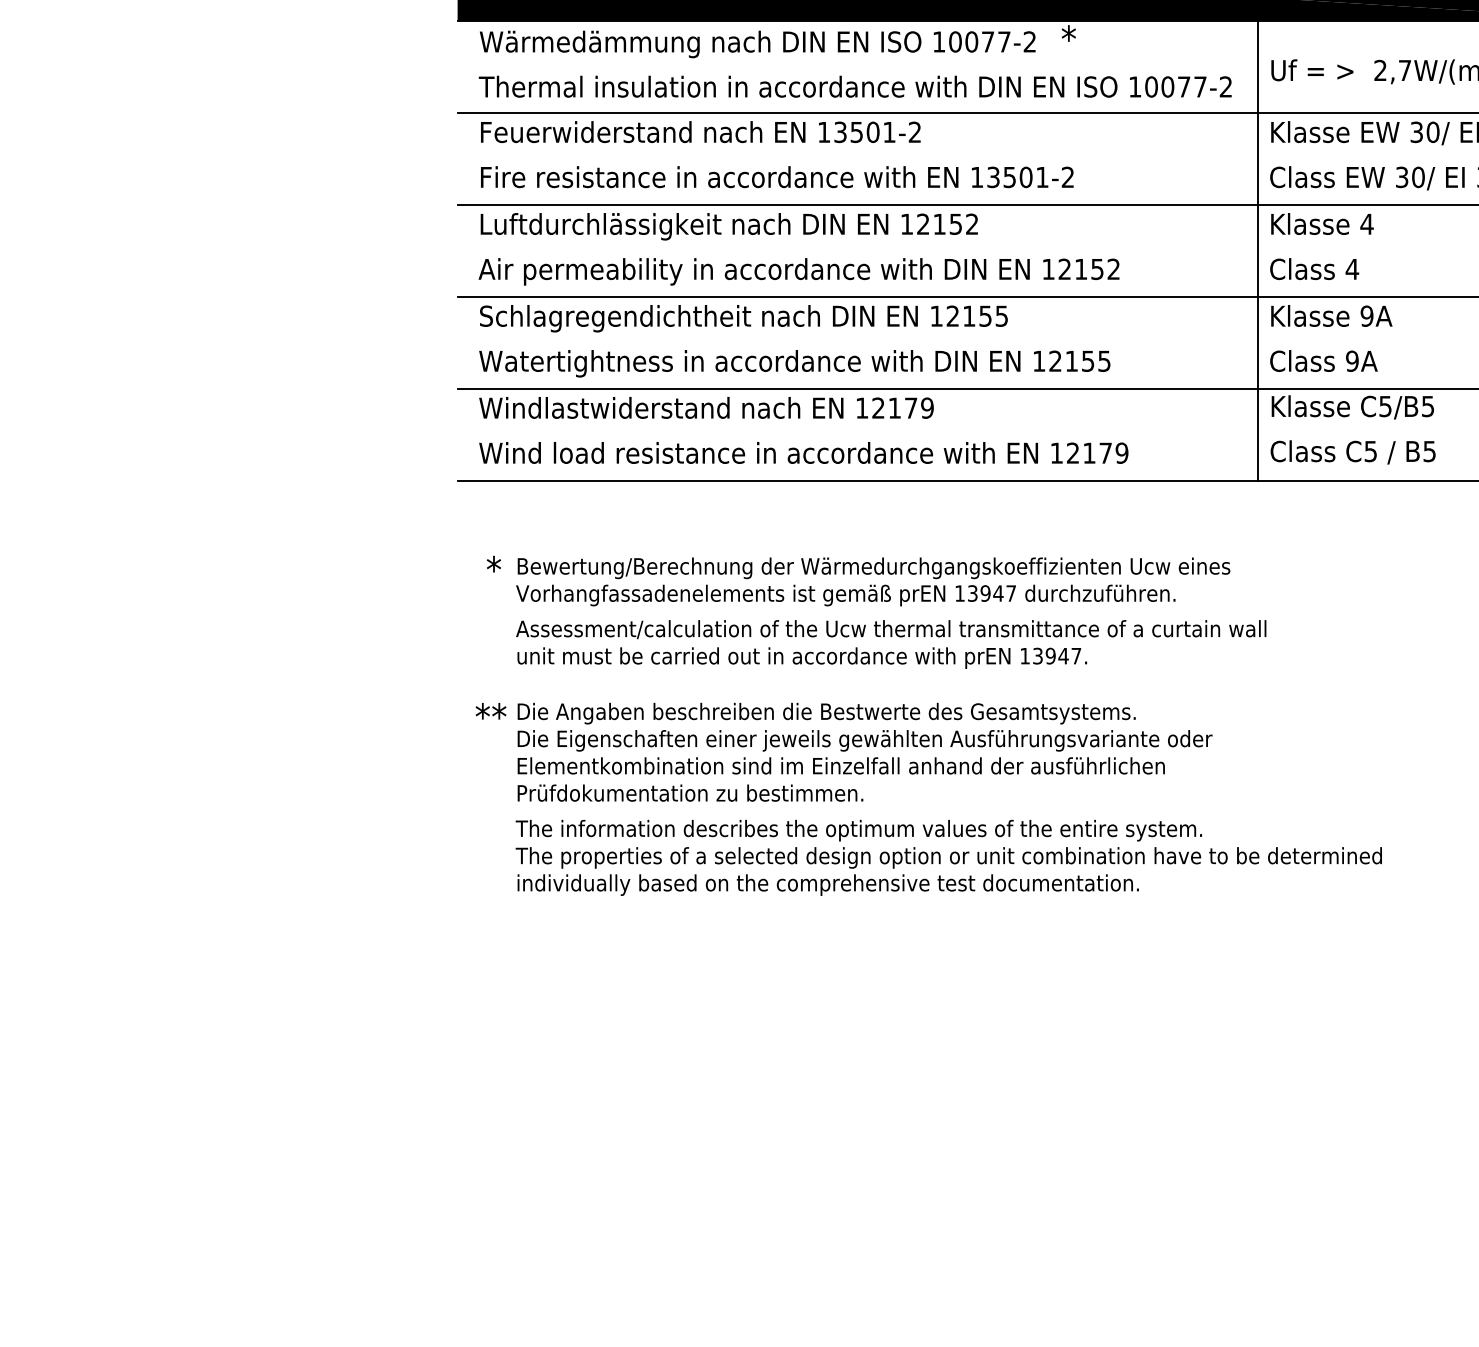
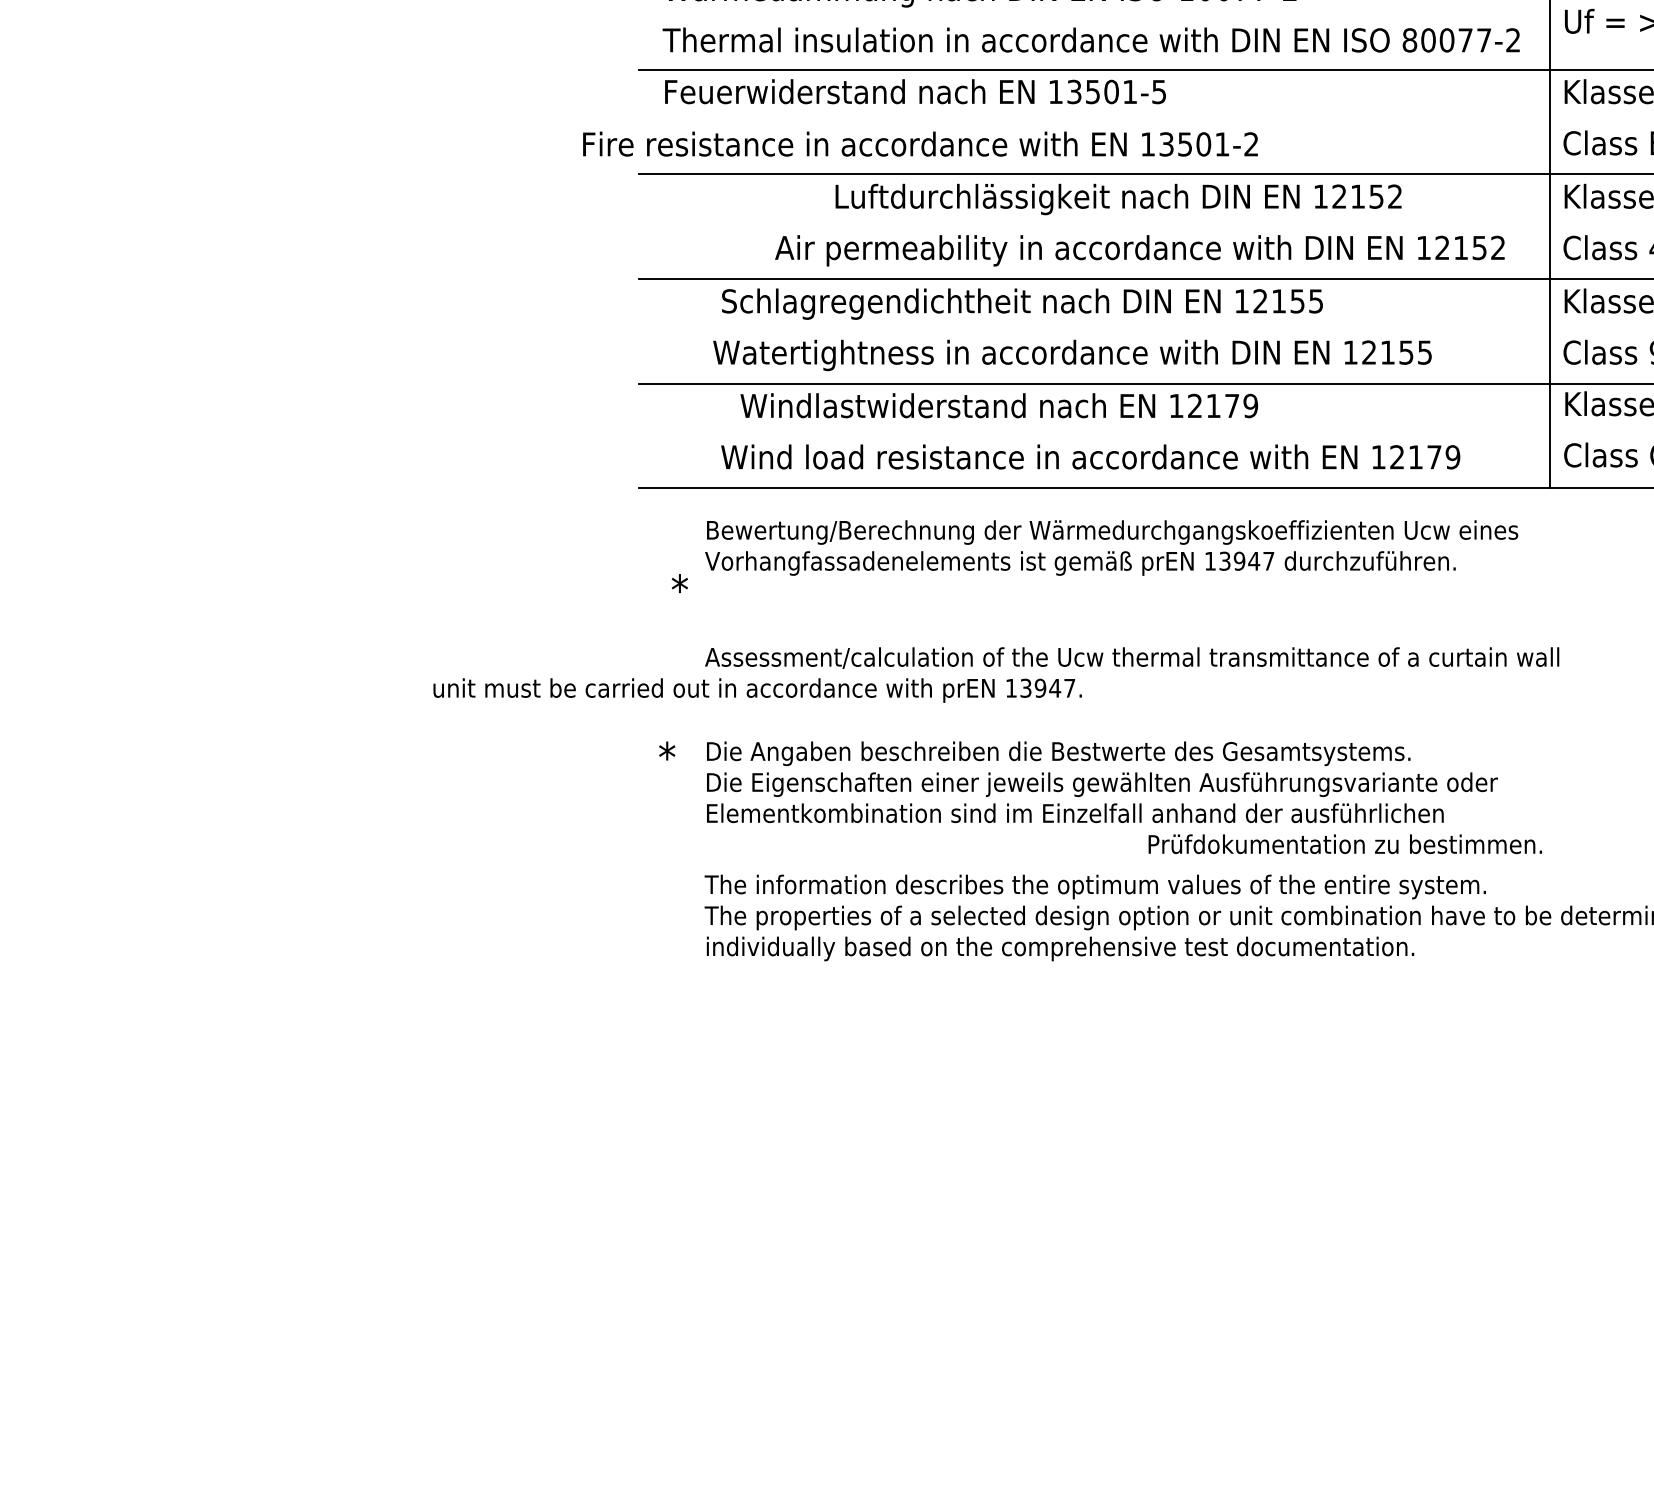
text: (1134, 86) -> (1409, 39), 10077-2 -> 80077-2
text: (914, 132) -> (1158, 92), 13501-2 -> 13501-5
text: (777, 177) -> (920, 144), moved
text: (728, 226) -> (1117, 199), moved
text: (798, 271) -> (1139, 250), moved
text: (743, 318) -> (1022, 303), moved
text: (794, 363) -> (1072, 355), moved
text: (706, 407) -> (999, 405), moved
text: (803, 452) -> (1090, 456), moved
text: (873, 581) -> (1111, 547), moved
text: (802, 657) -> (757, 689), moved
text: (499, 711) -> (686, 751), ** -> *
text: (690, 792) -> (1345, 843), moved

